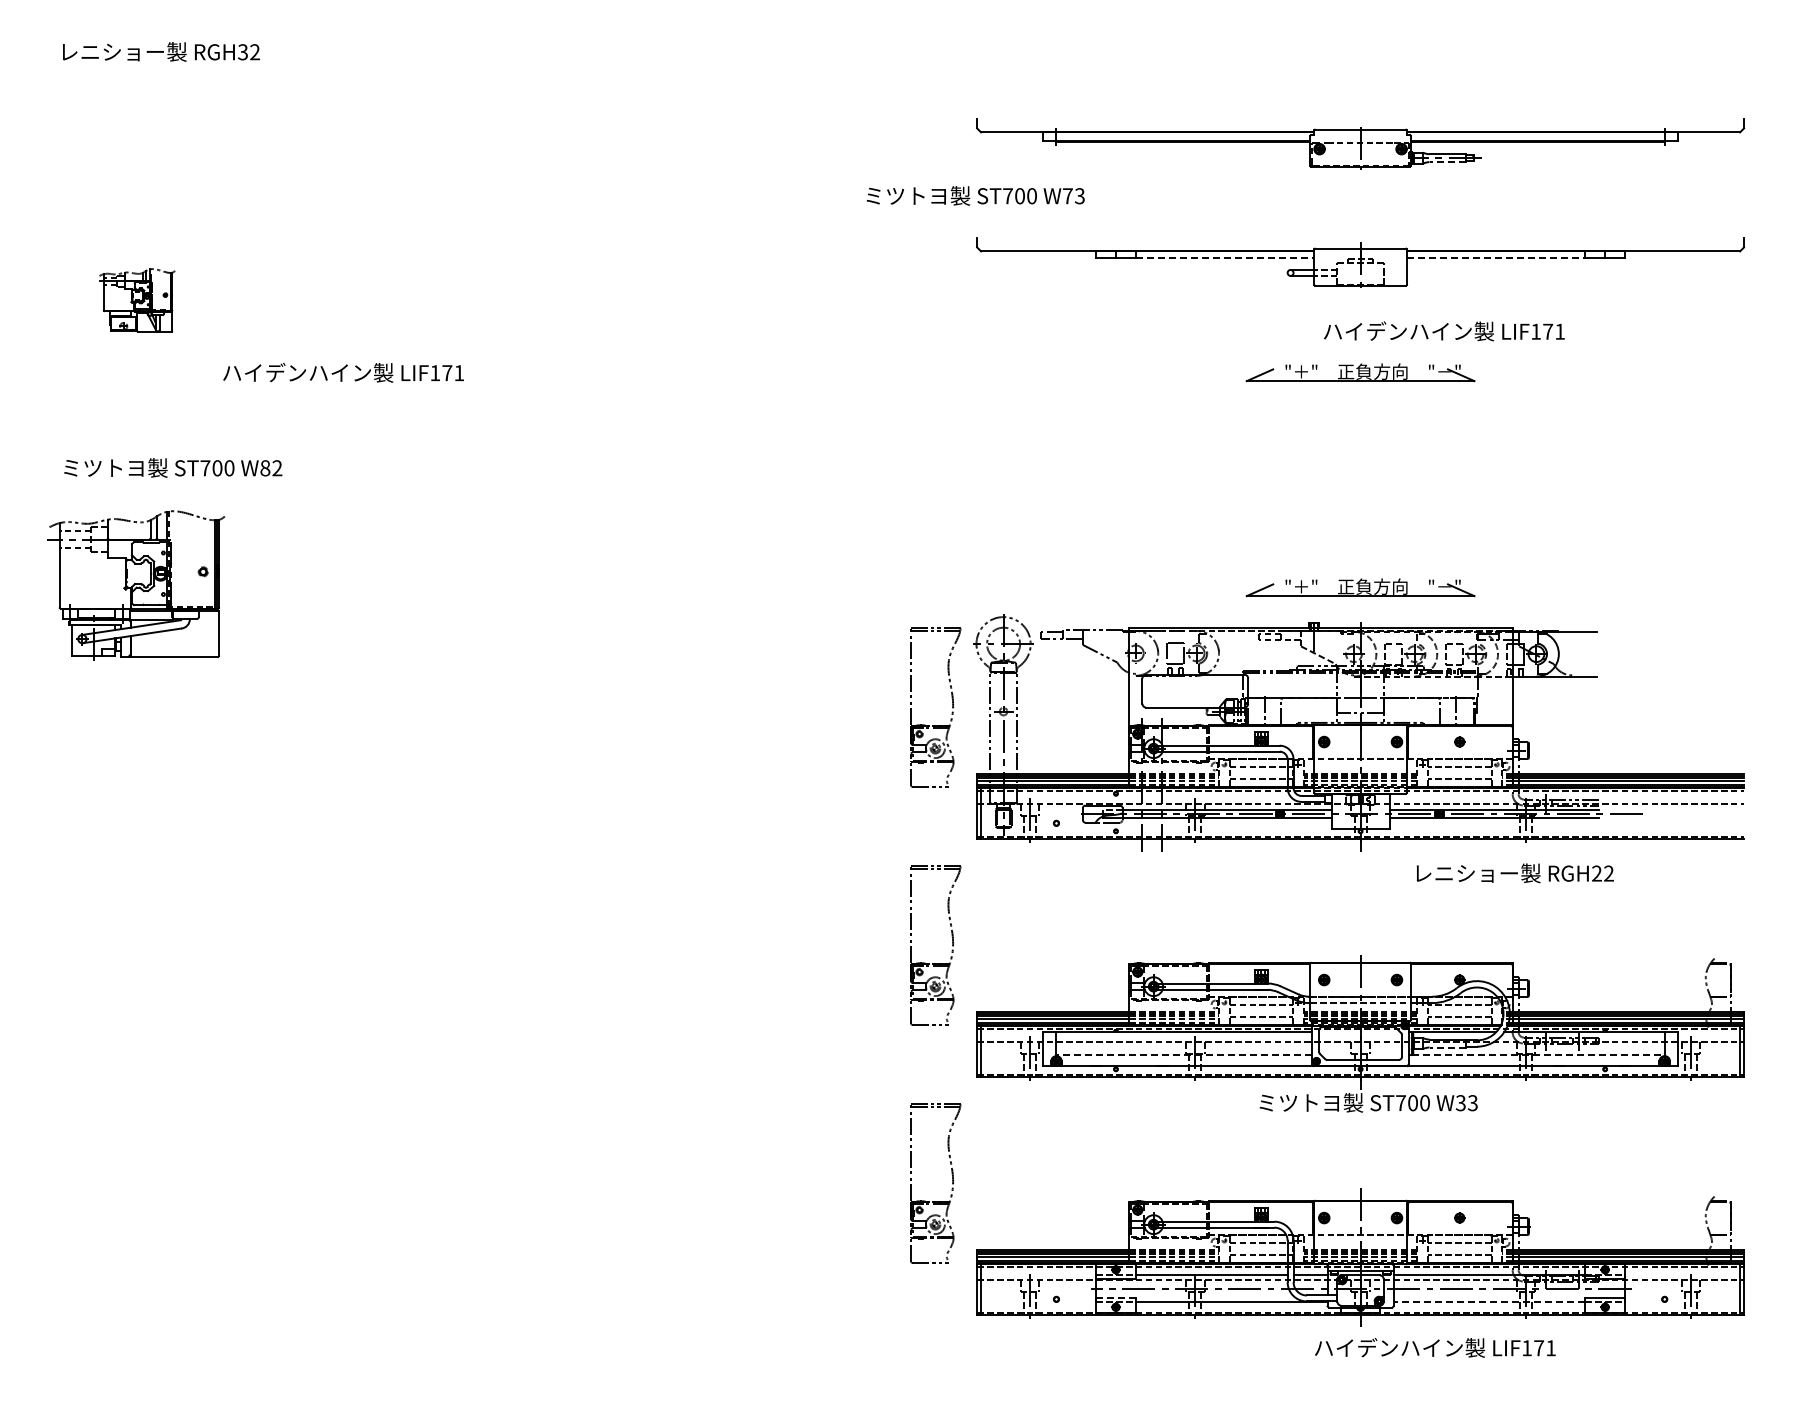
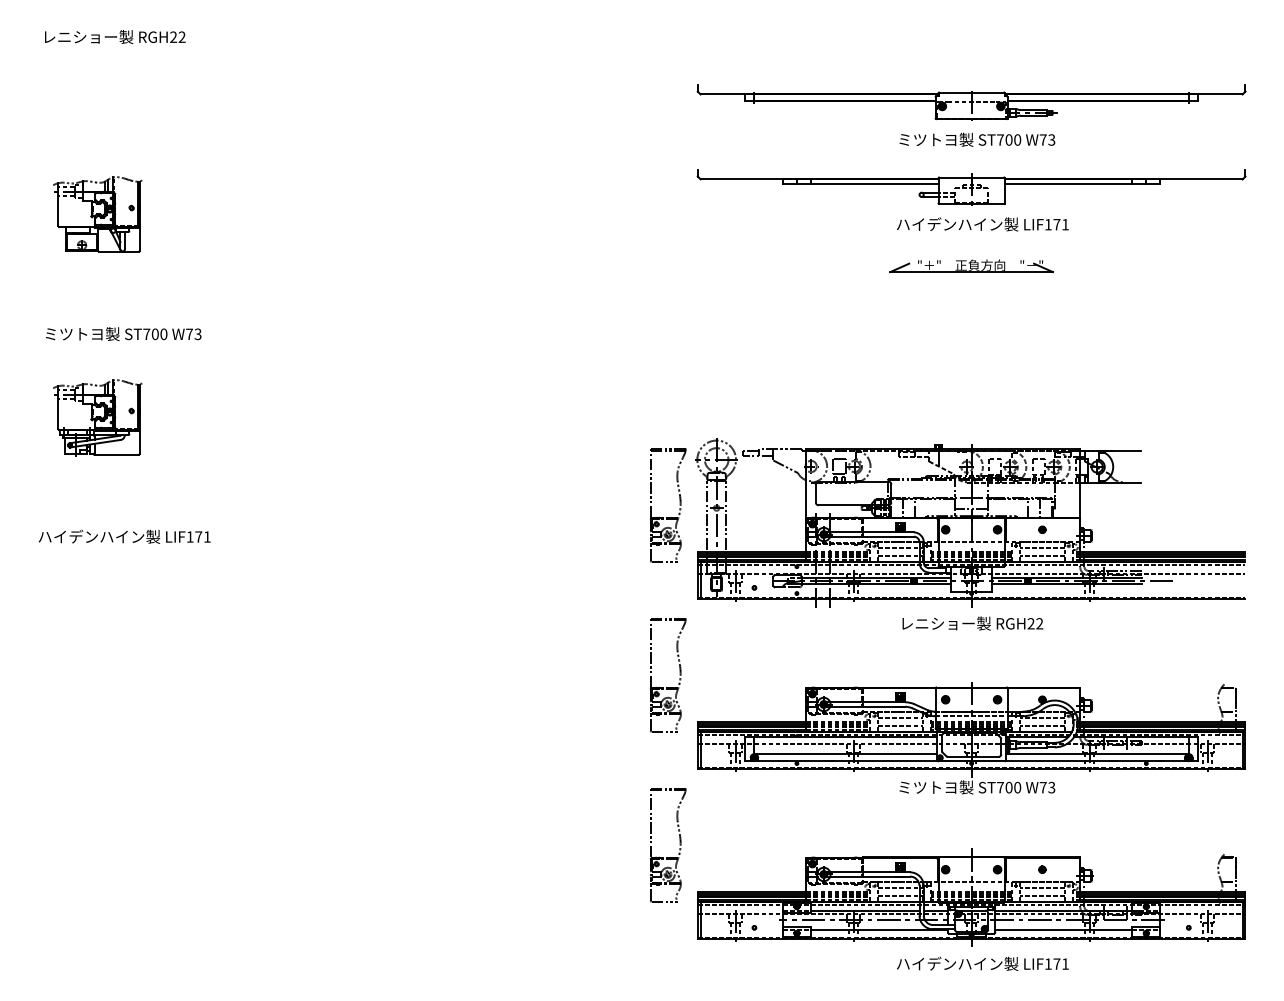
text: (242, 52) -> (173, 37), RGH32 -> RGH22
line: (1447, 162) -> (1033, 115), dashed -> solid
text: (975, 195) -> (977, 139), moved
line: (1225, 258) -> (875, 184), dashed -> solid
line: (1496, 258) -> (1068, 184), dashed -> solid
part: (136, 300) -> (97, 214), size x1.67
text: (1444, 331) -> (982, 224), moved
text: (343, 372) -> (124, 536), moved
text: (271, 468) -> (193, 334), W82 -> W73
part: (136, 585) -> (97, 418), size x0.71
part: (1360, 587) -> (971, 419), removed
text: (1514, 873) -> (972, 623), moved
line: (1447, 1047) -> (1033, 747), dashed -> solid
line: (1184, 1055) -> (845, 753), dashed -> solid
line: (1538, 1055) -> (1098, 753), dashed -> solid
text: (1460, 1103) -> (1042, 787), W33 -> W73
line: (1115, 1297) -> (796, 926), dashed -> solid
line: (1489, 1301) -> (1063, 929), dashed -> solid
text: (1435, 1347) -> (982, 963), moved

